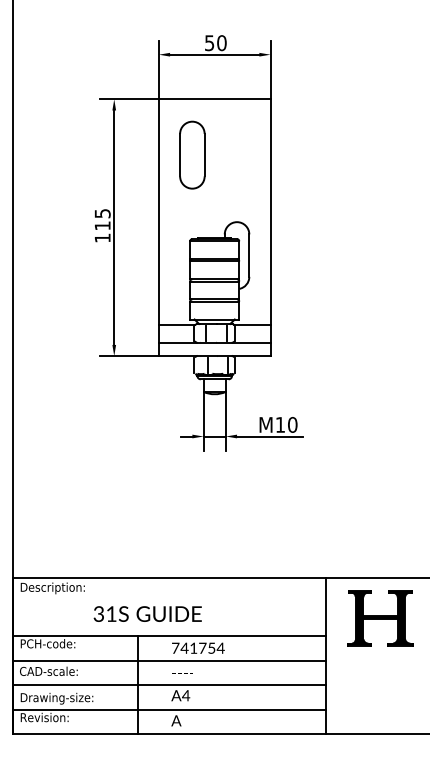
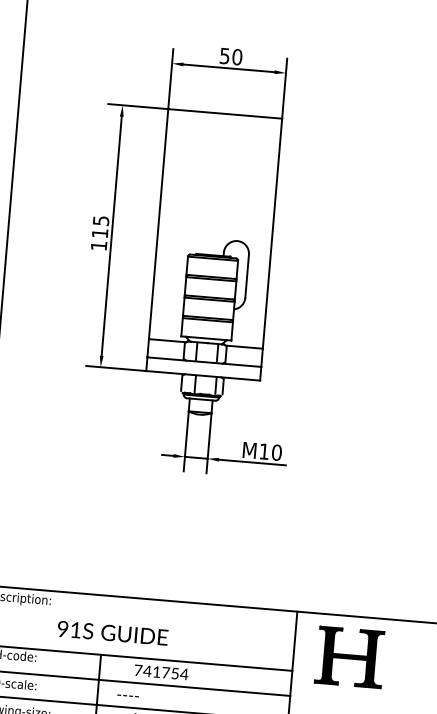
part: (192, 154) -> (197, 168), removed
text: (98, 613) -> (62, 628), 31S -> 91S
text: (182, 673) -> (127, 695), moved

